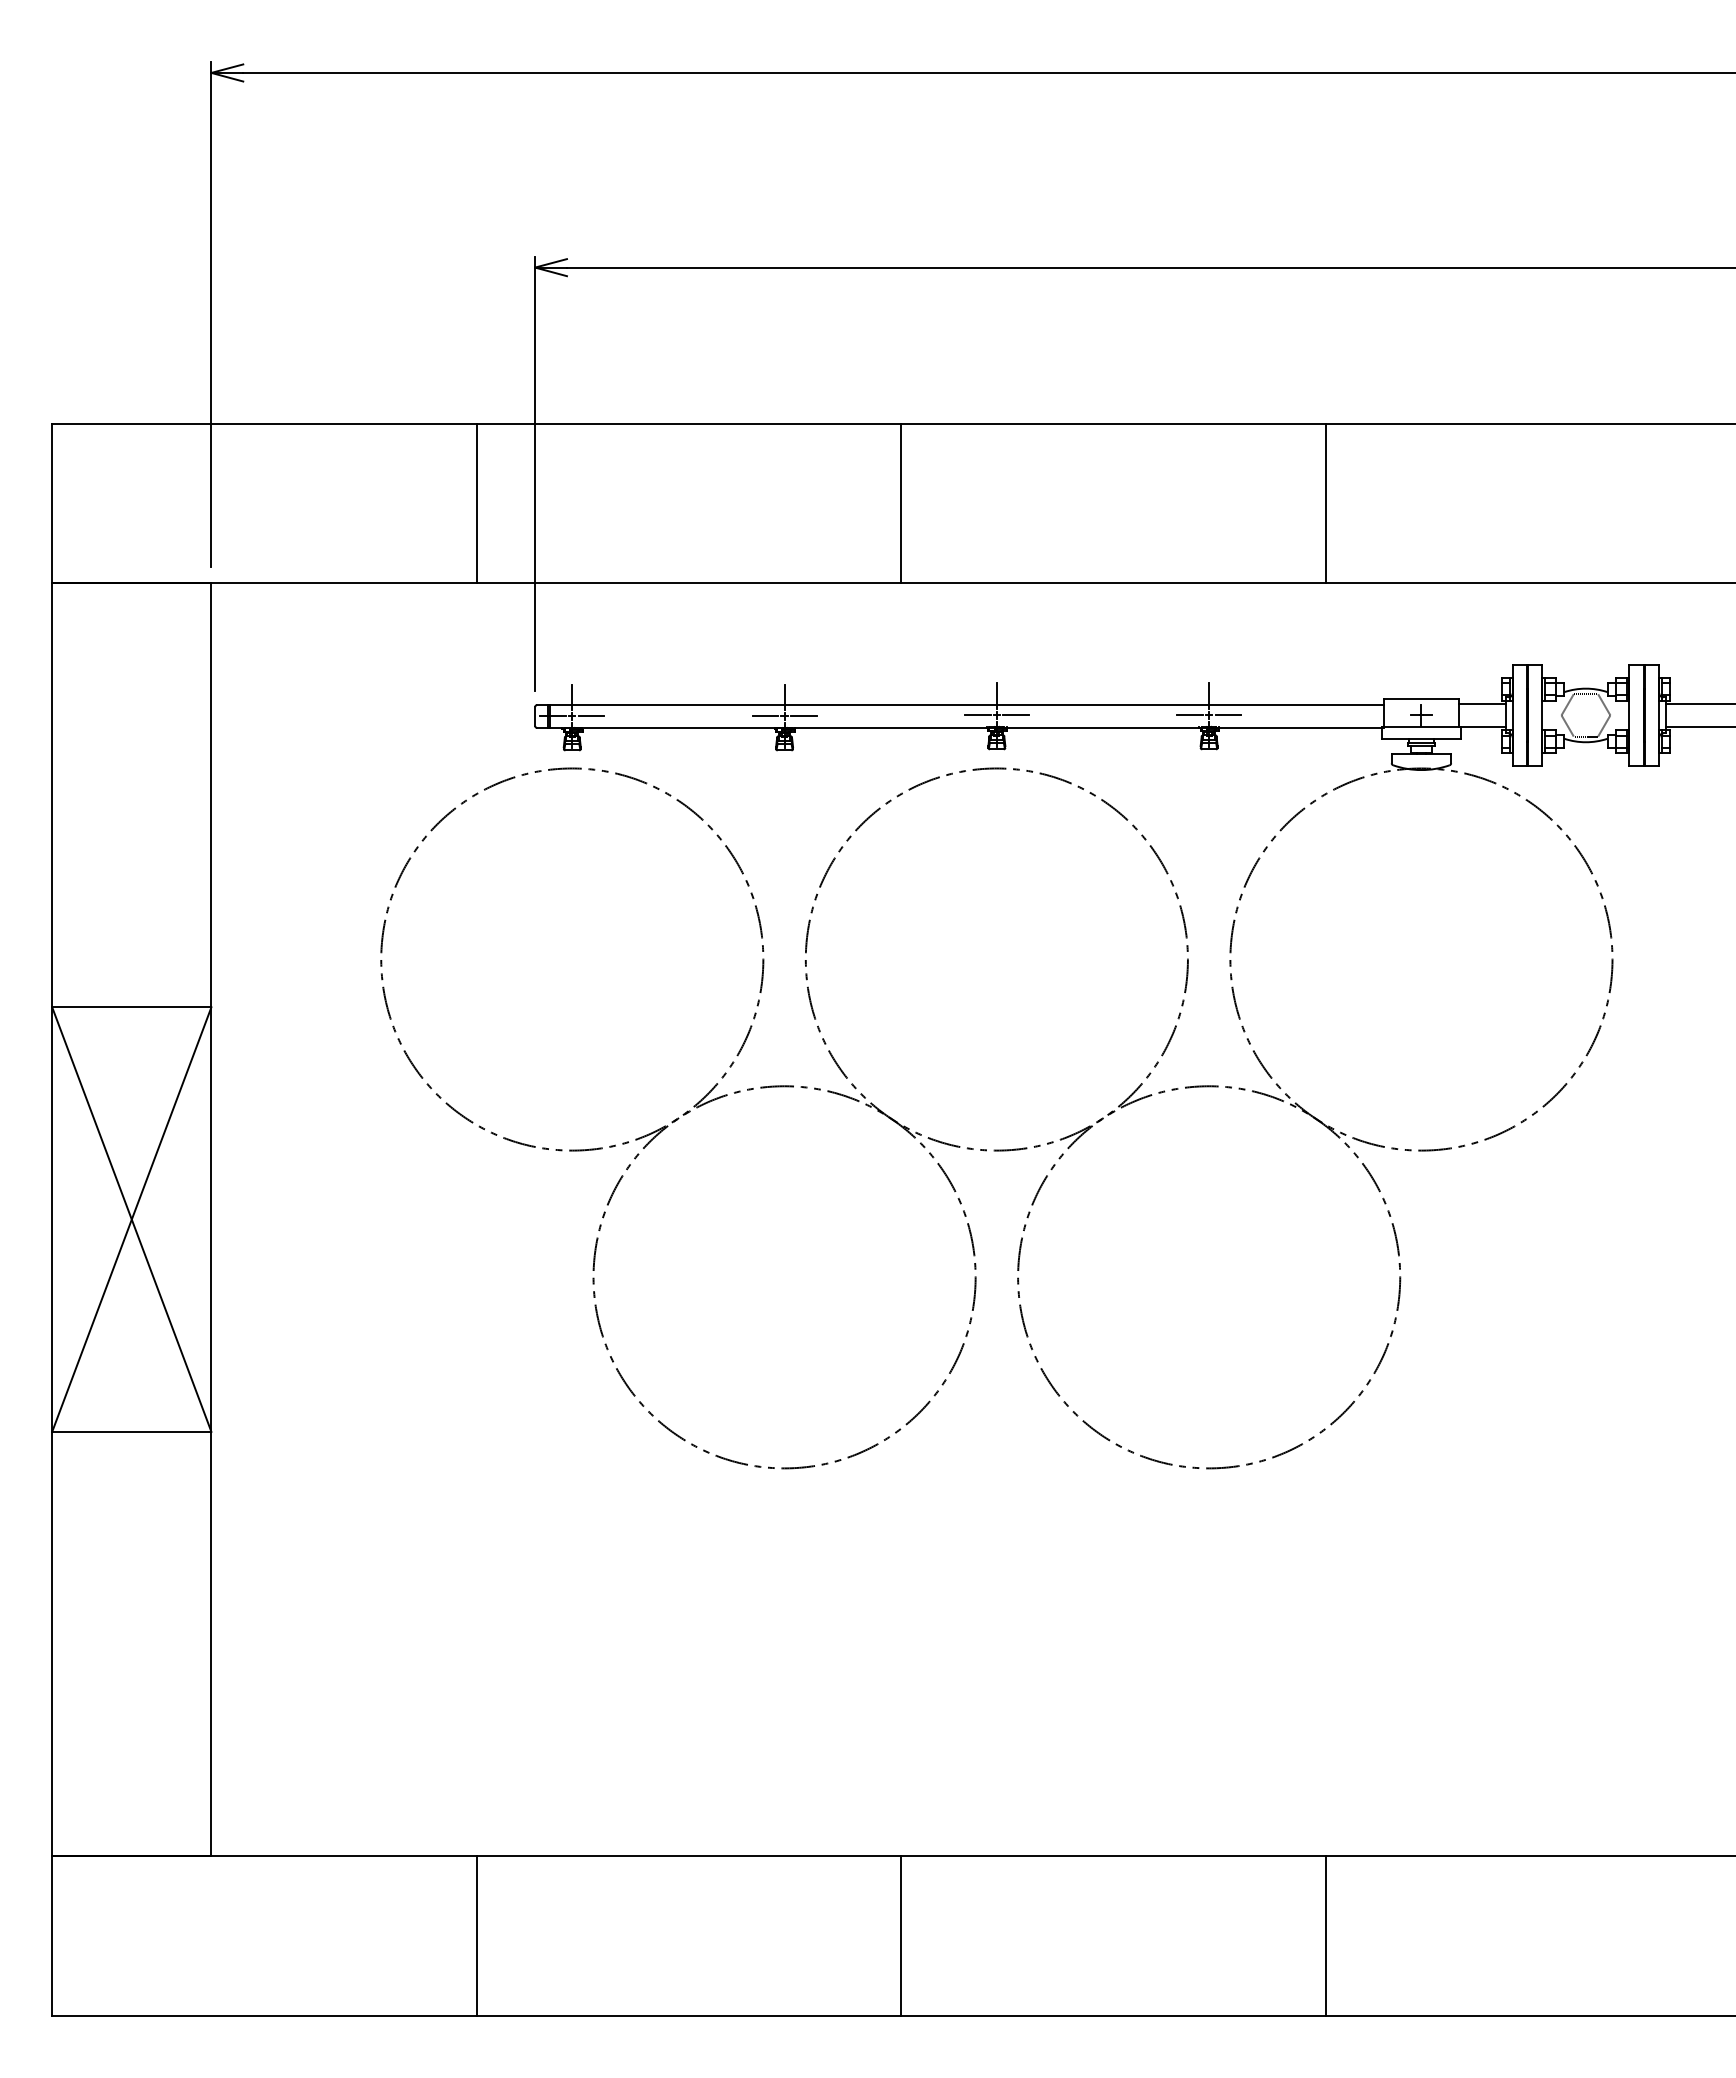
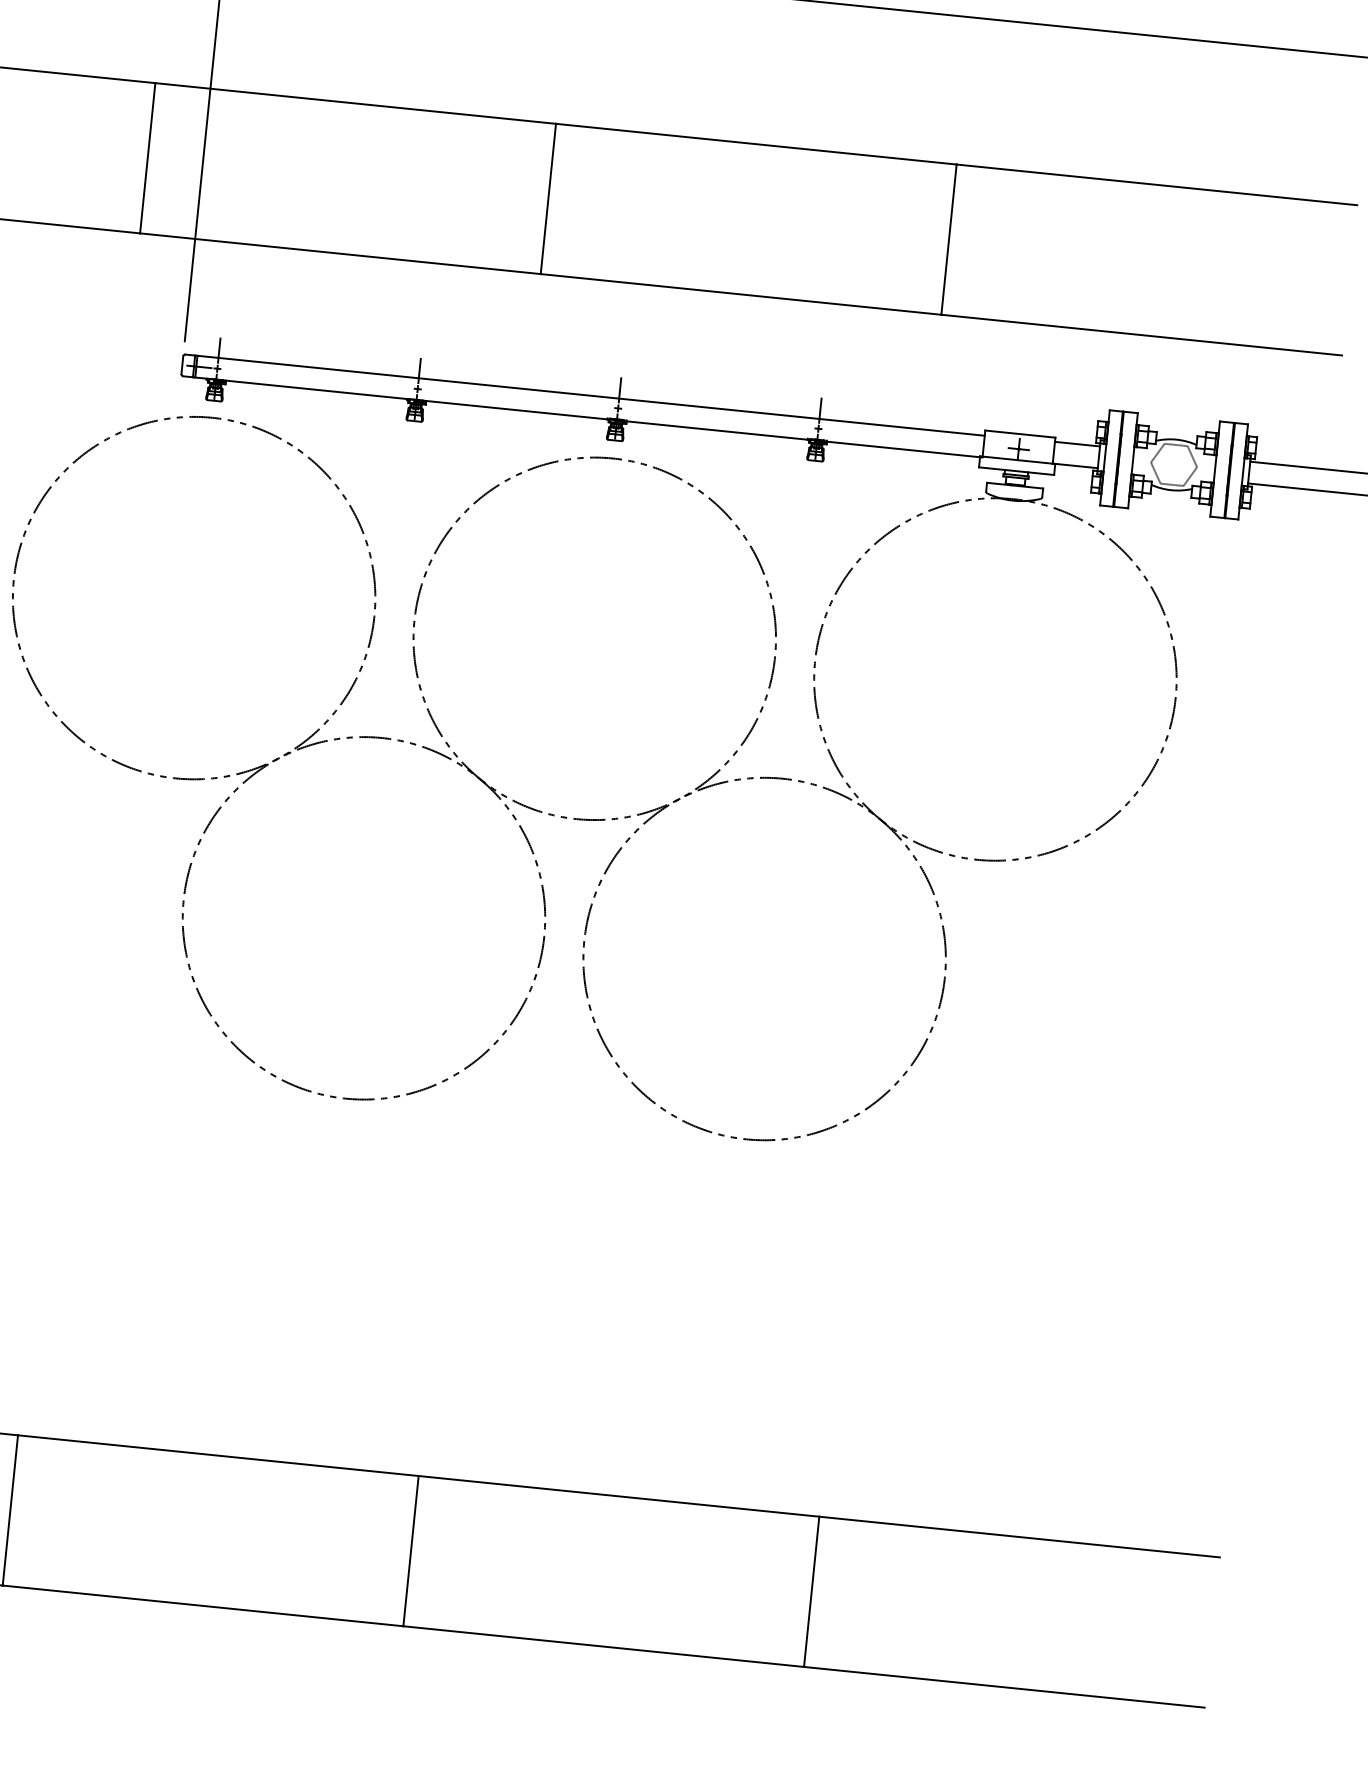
line: (977, 715) -> (599, 406), removed
line: (1015, 715) -> (635, 410), removed
line: (1189, 715) -> (799, 426), removed
line: (1228, 715) -> (836, 430), removed
line: (591, 716) -> (235, 370), removed
line: (765, 716) -> (399, 387), removed
line: (803, 716) -> (435, 390), removed

